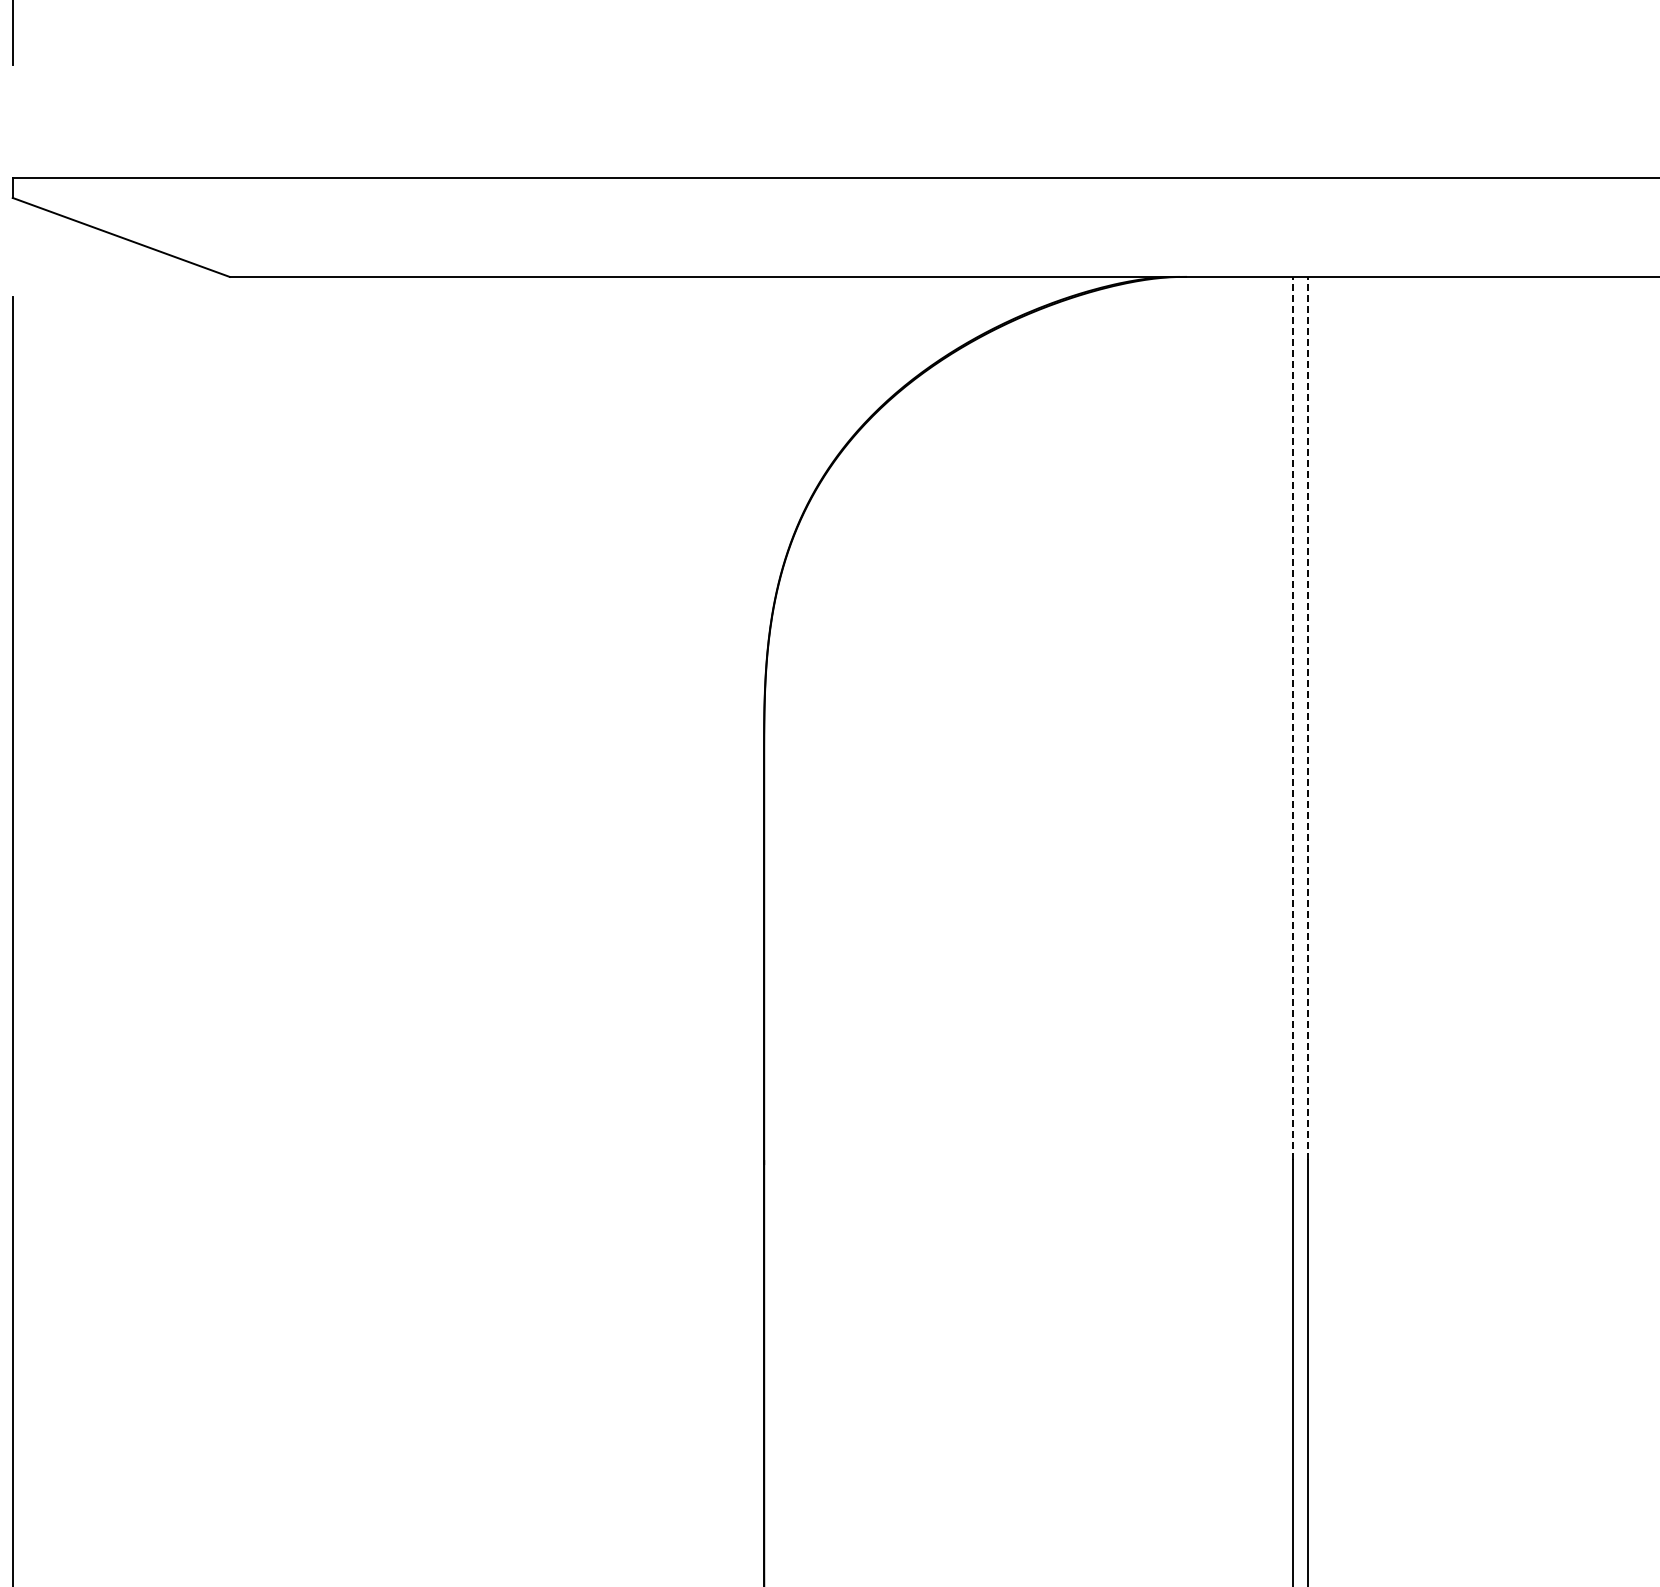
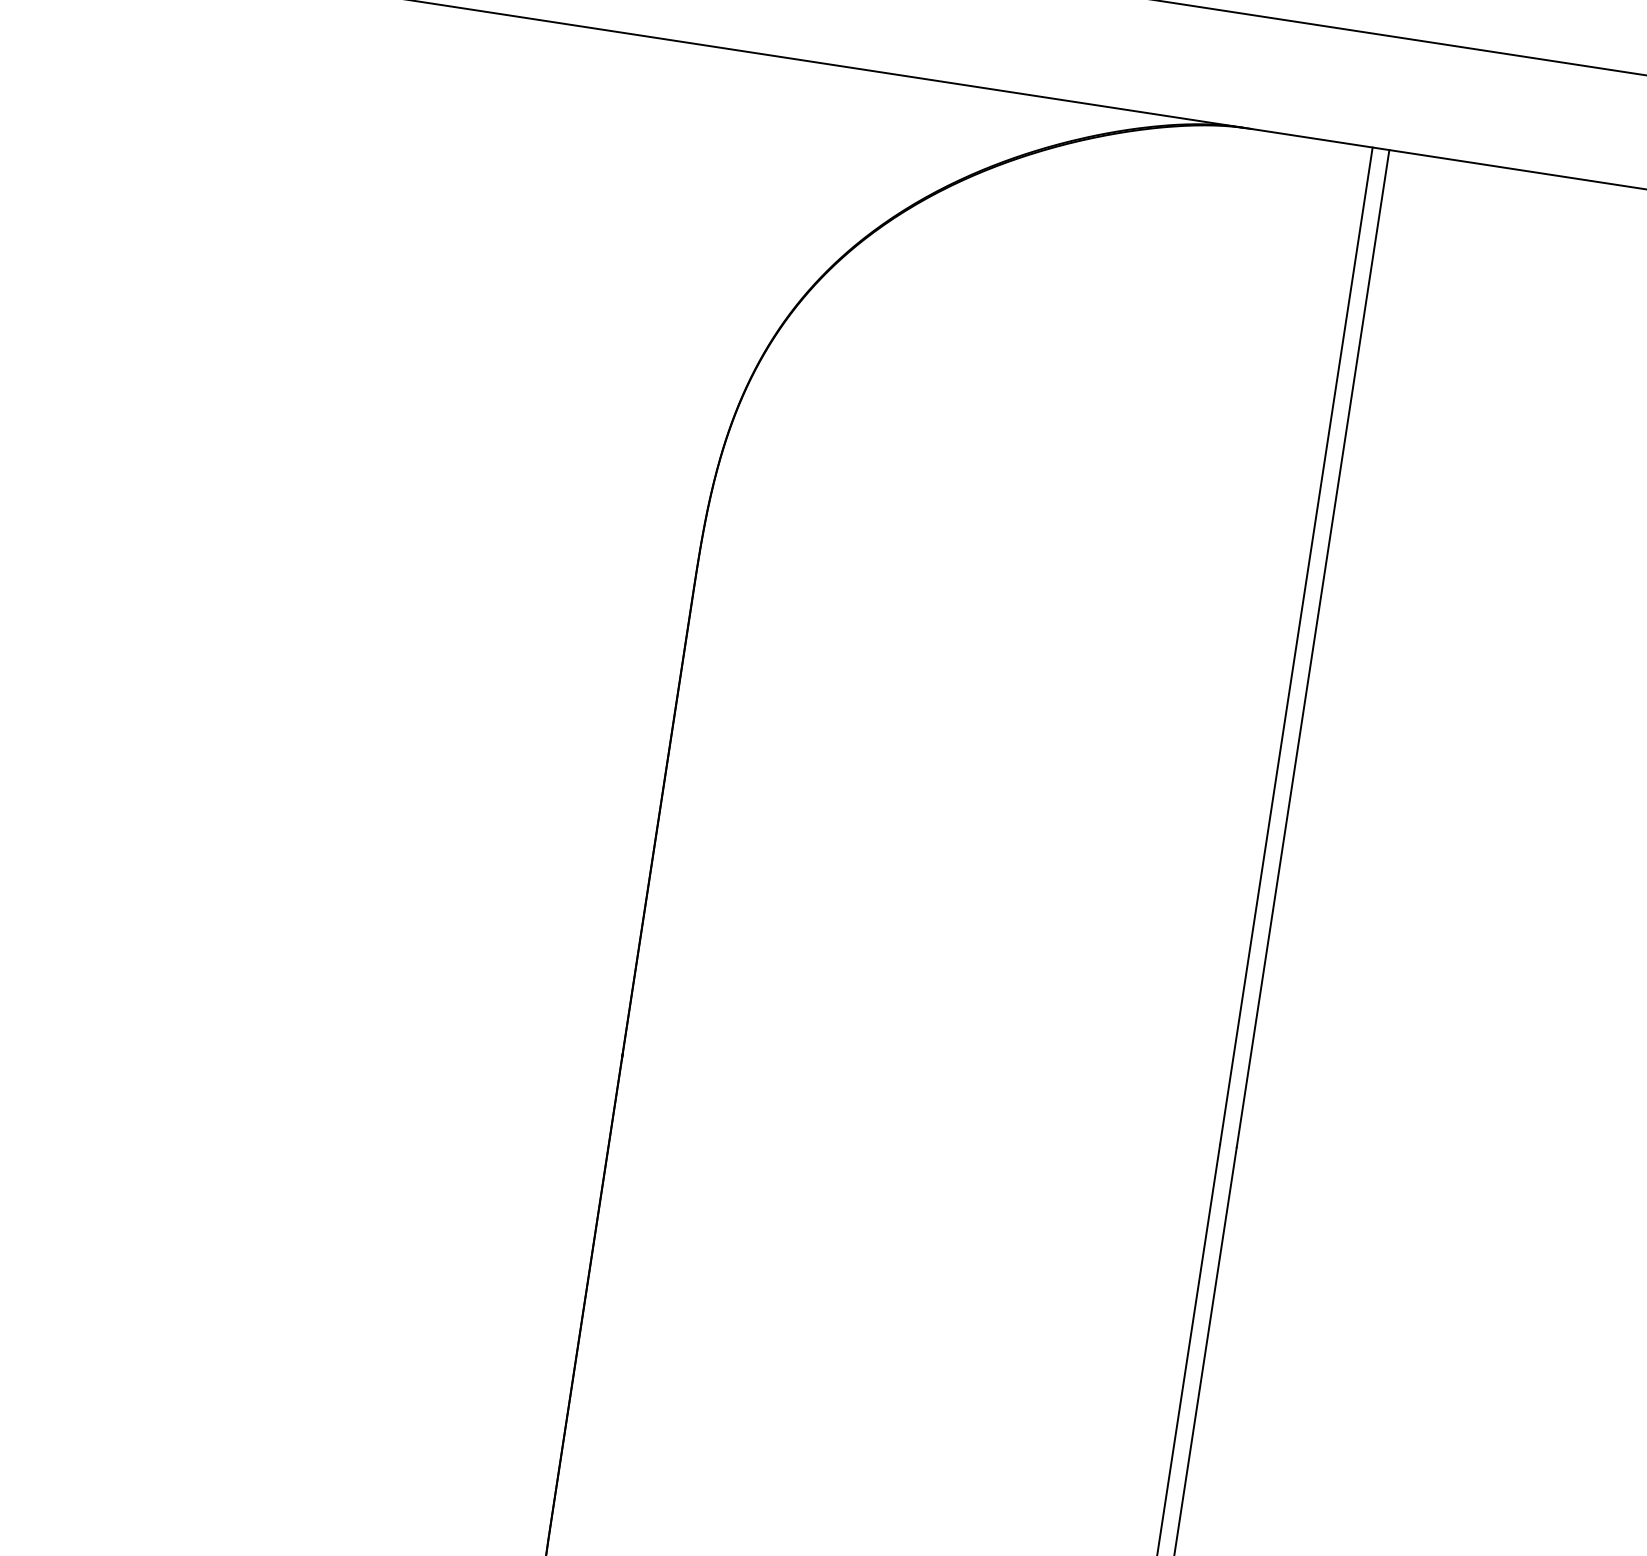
line: (1293, 718) -> (1296, 646), dashed -> solid
line: (1307, 718) -> (1312, 648), dashed -> solid

